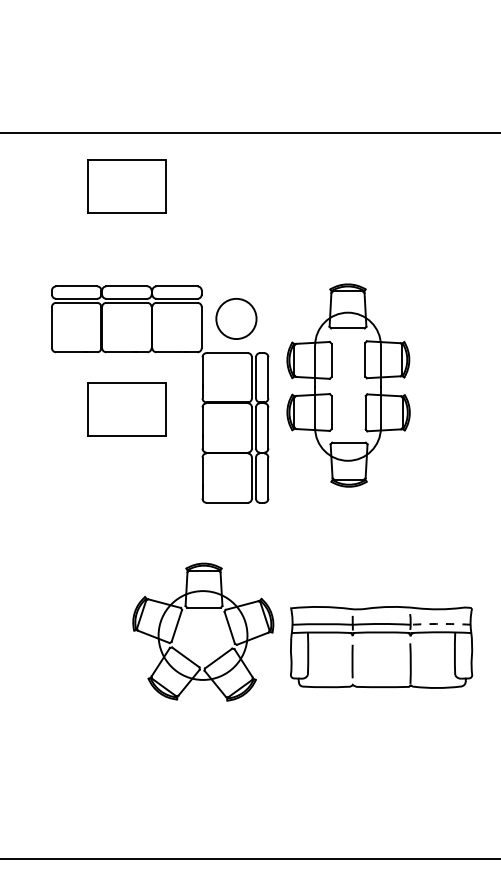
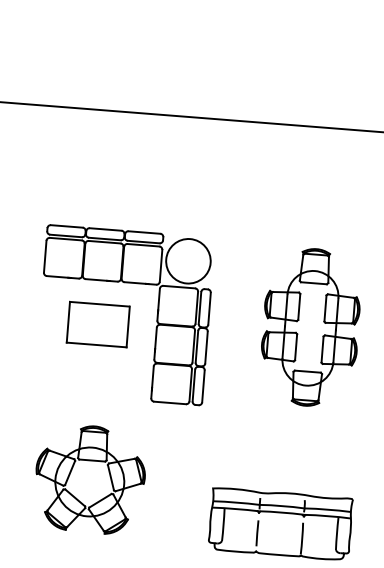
part: (126, 186) -> (111, 152), removed
circle: (236, 318) -> (188, 260), size x1.43
part: (348, 385) -> (310, 327), moved
arc: (440, 623) -> (327, 509), dashed -> solid
part: (203, 631) -> (90, 478), moved

